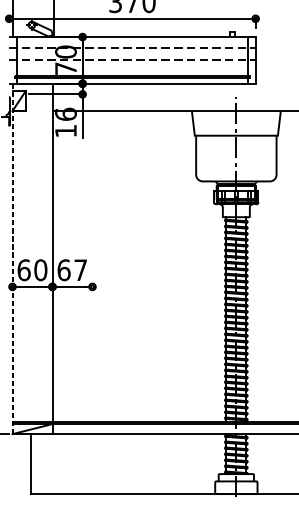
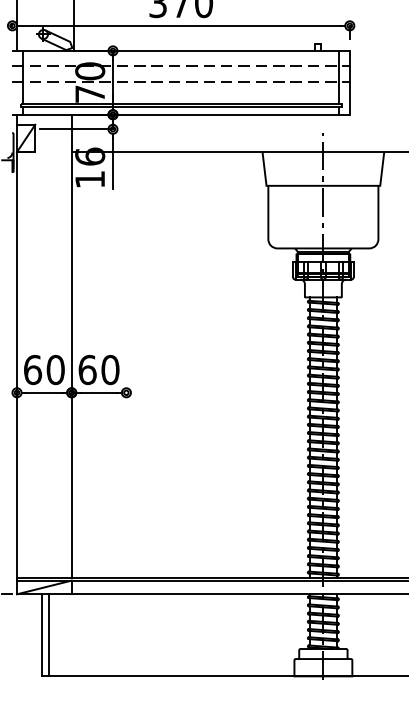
line: (12, 258) -> (17, 354), dashed -> solid
text: (80, 269) -> (110, 369), 67 -> 60
line: (35, 464) -> (48, 635), added

